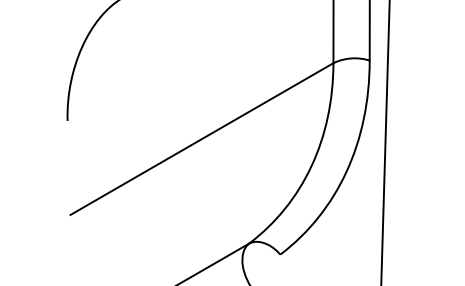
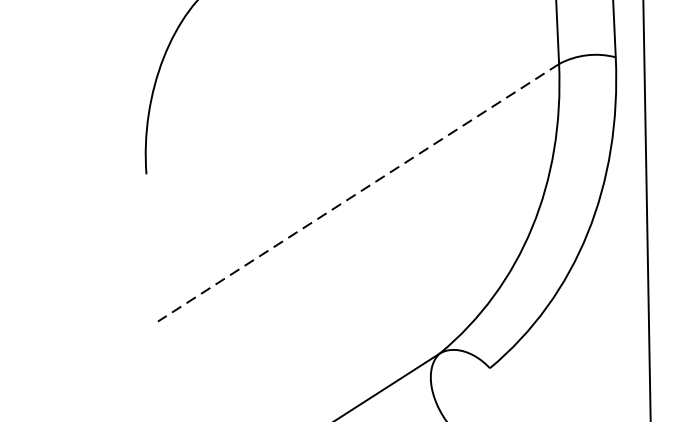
line: (201, 139) -> (357, 193), solid -> dashed

